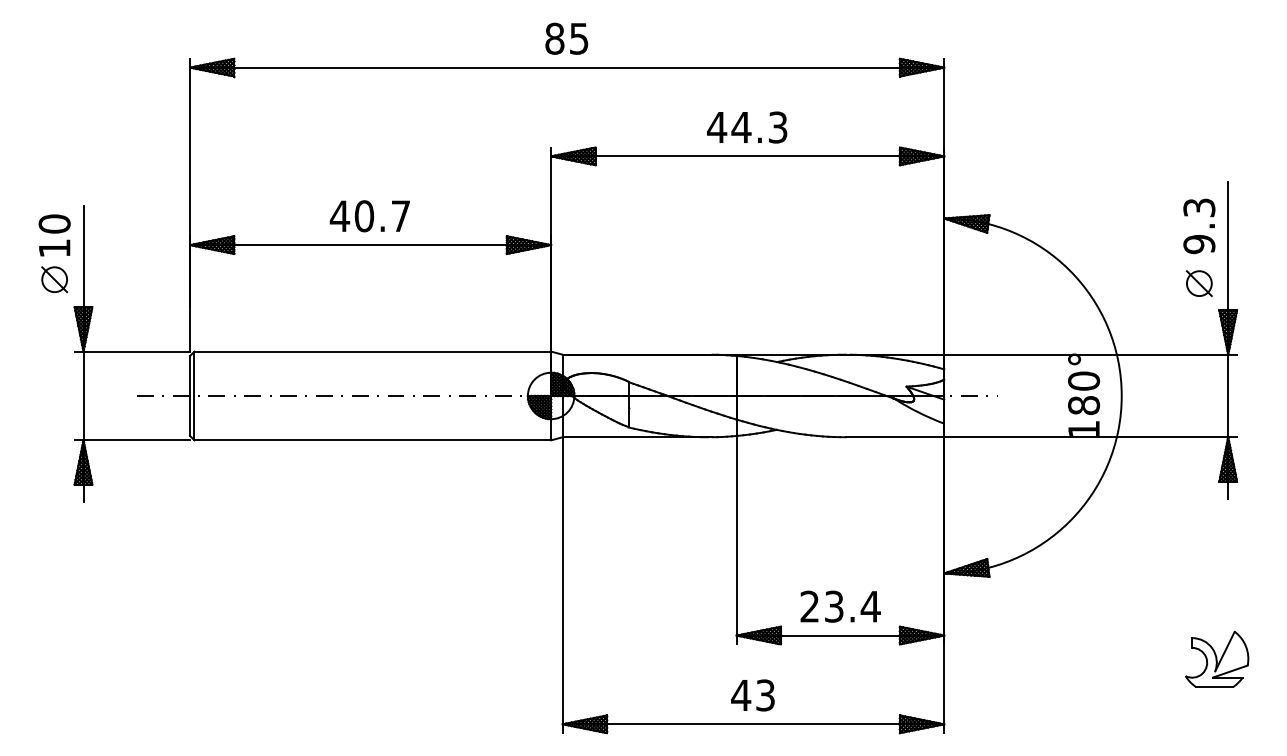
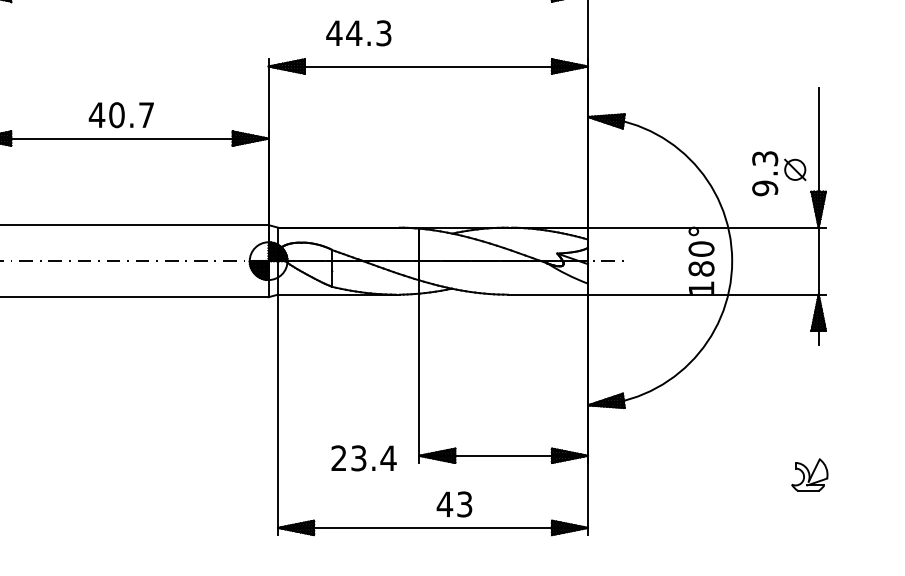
text: (747, 127) -> (359, 33), moved
text: (1199, 226) -> (765, 173), moved
text: (840, 606) -> (363, 458), moved
part: (1217, 658) -> (809, 474), size x0.7
text: (752, 695) -> (454, 504), moved

